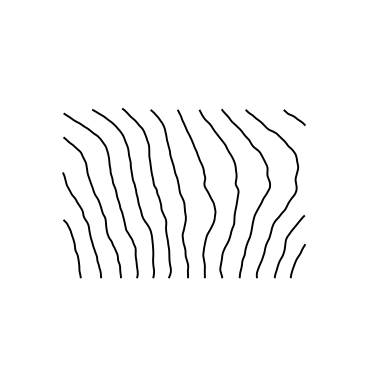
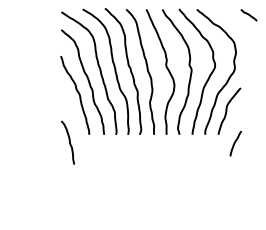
curve: (294, 117) -> (248, 15), moved
curve: (74, 248) -> (69, 142), moved
curve: (297, 260) -> (235, 143), moved

